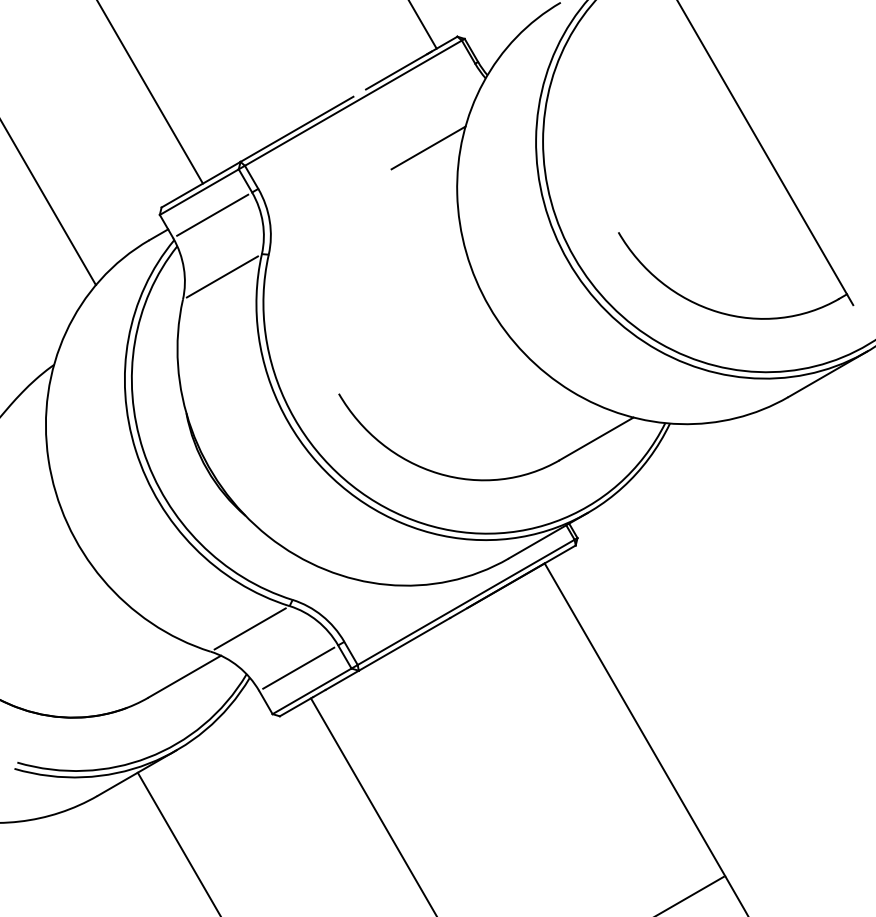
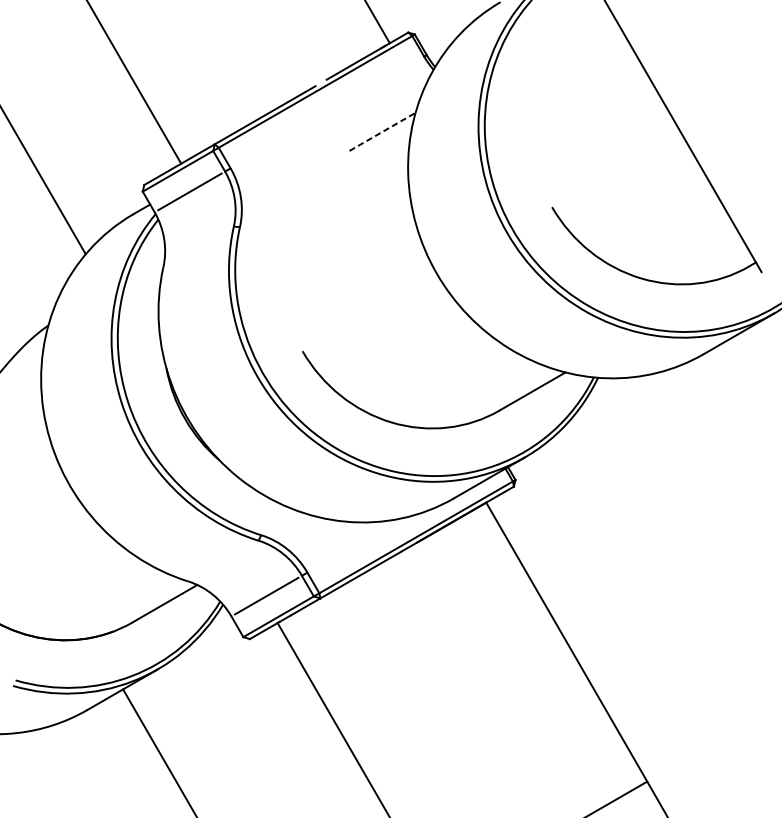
line: (428, 147) -> (382, 131), solid -> dashed
line: (221, 276) -> (197, 246), removed
line: (249, 628) -> (222, 560), removed

